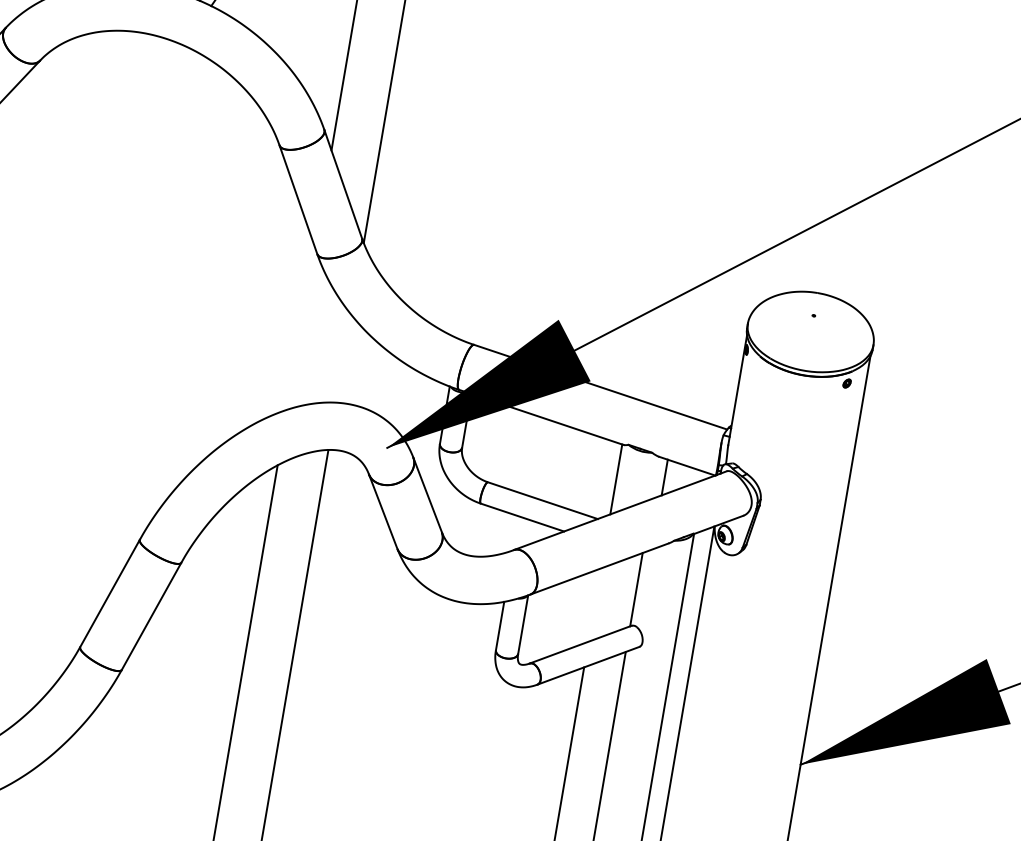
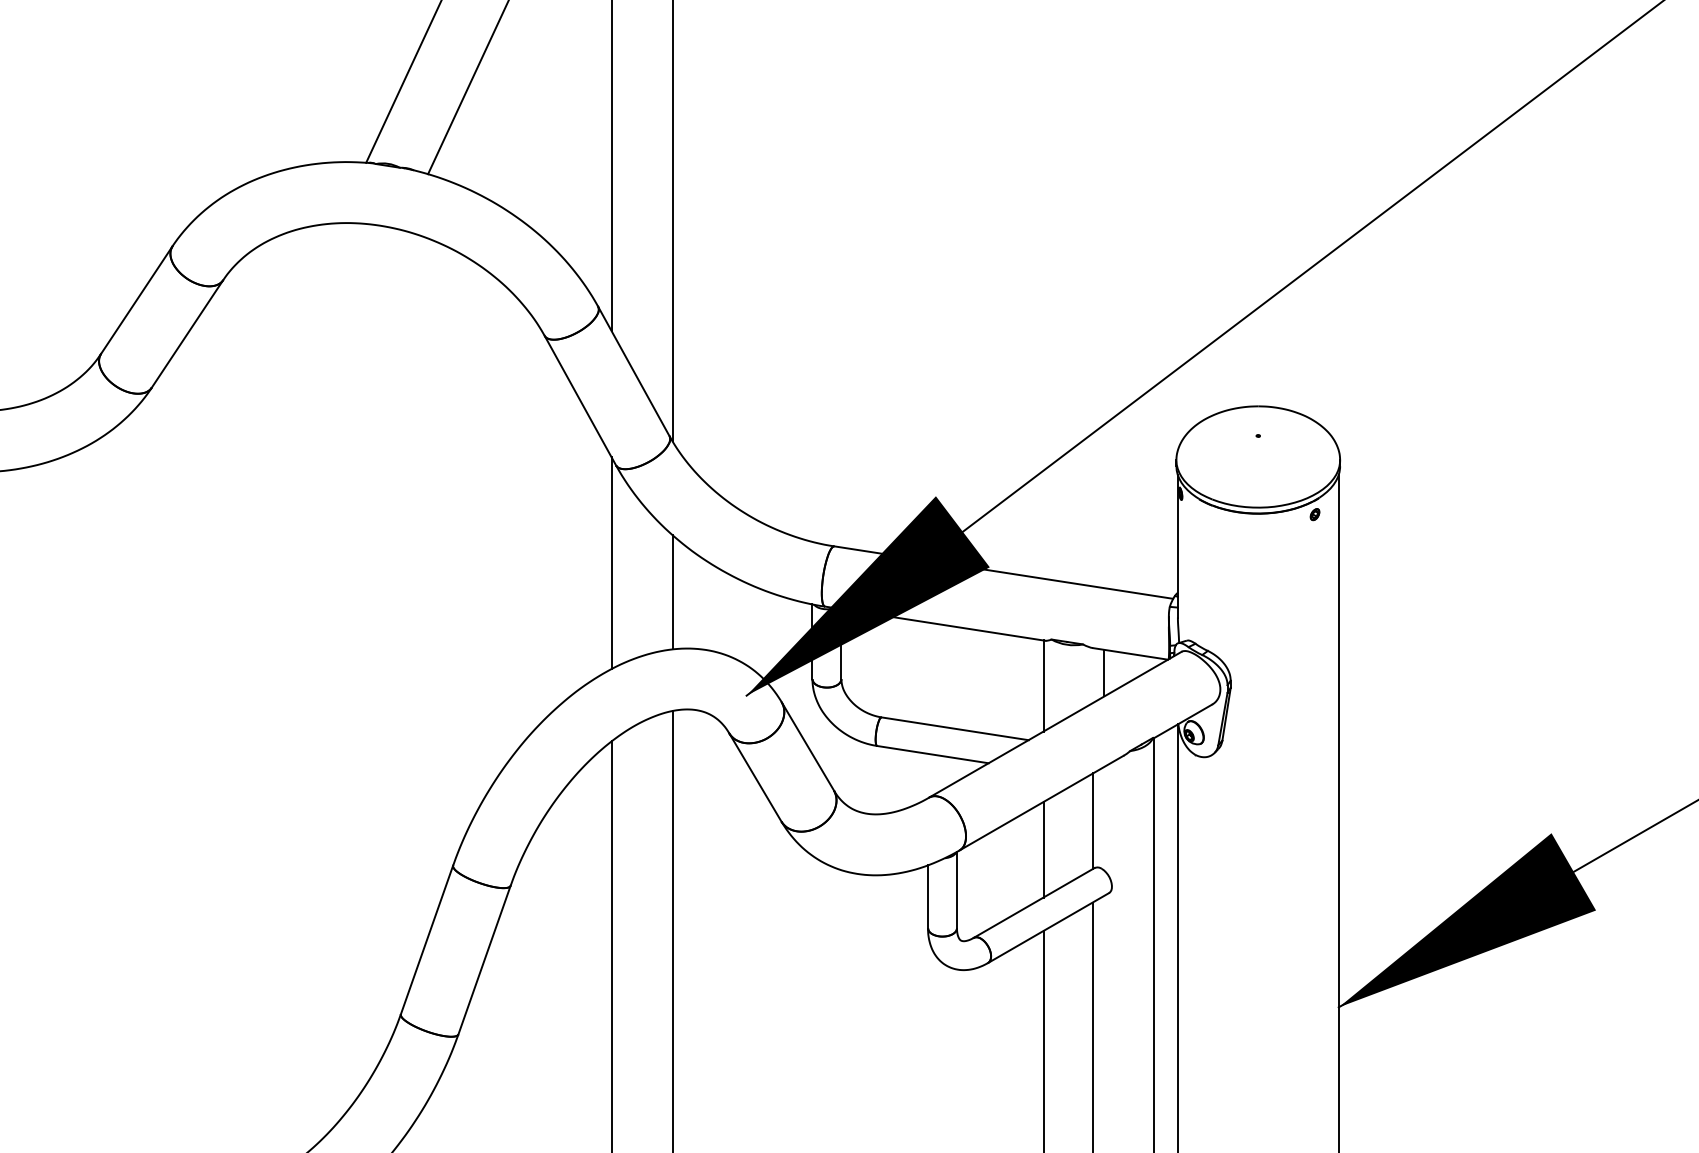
line: (300, 328) -> (611, 563), added
line: (343, 359) -> (672, 592), added
line: (594, 604) -> (1043, 849), added

